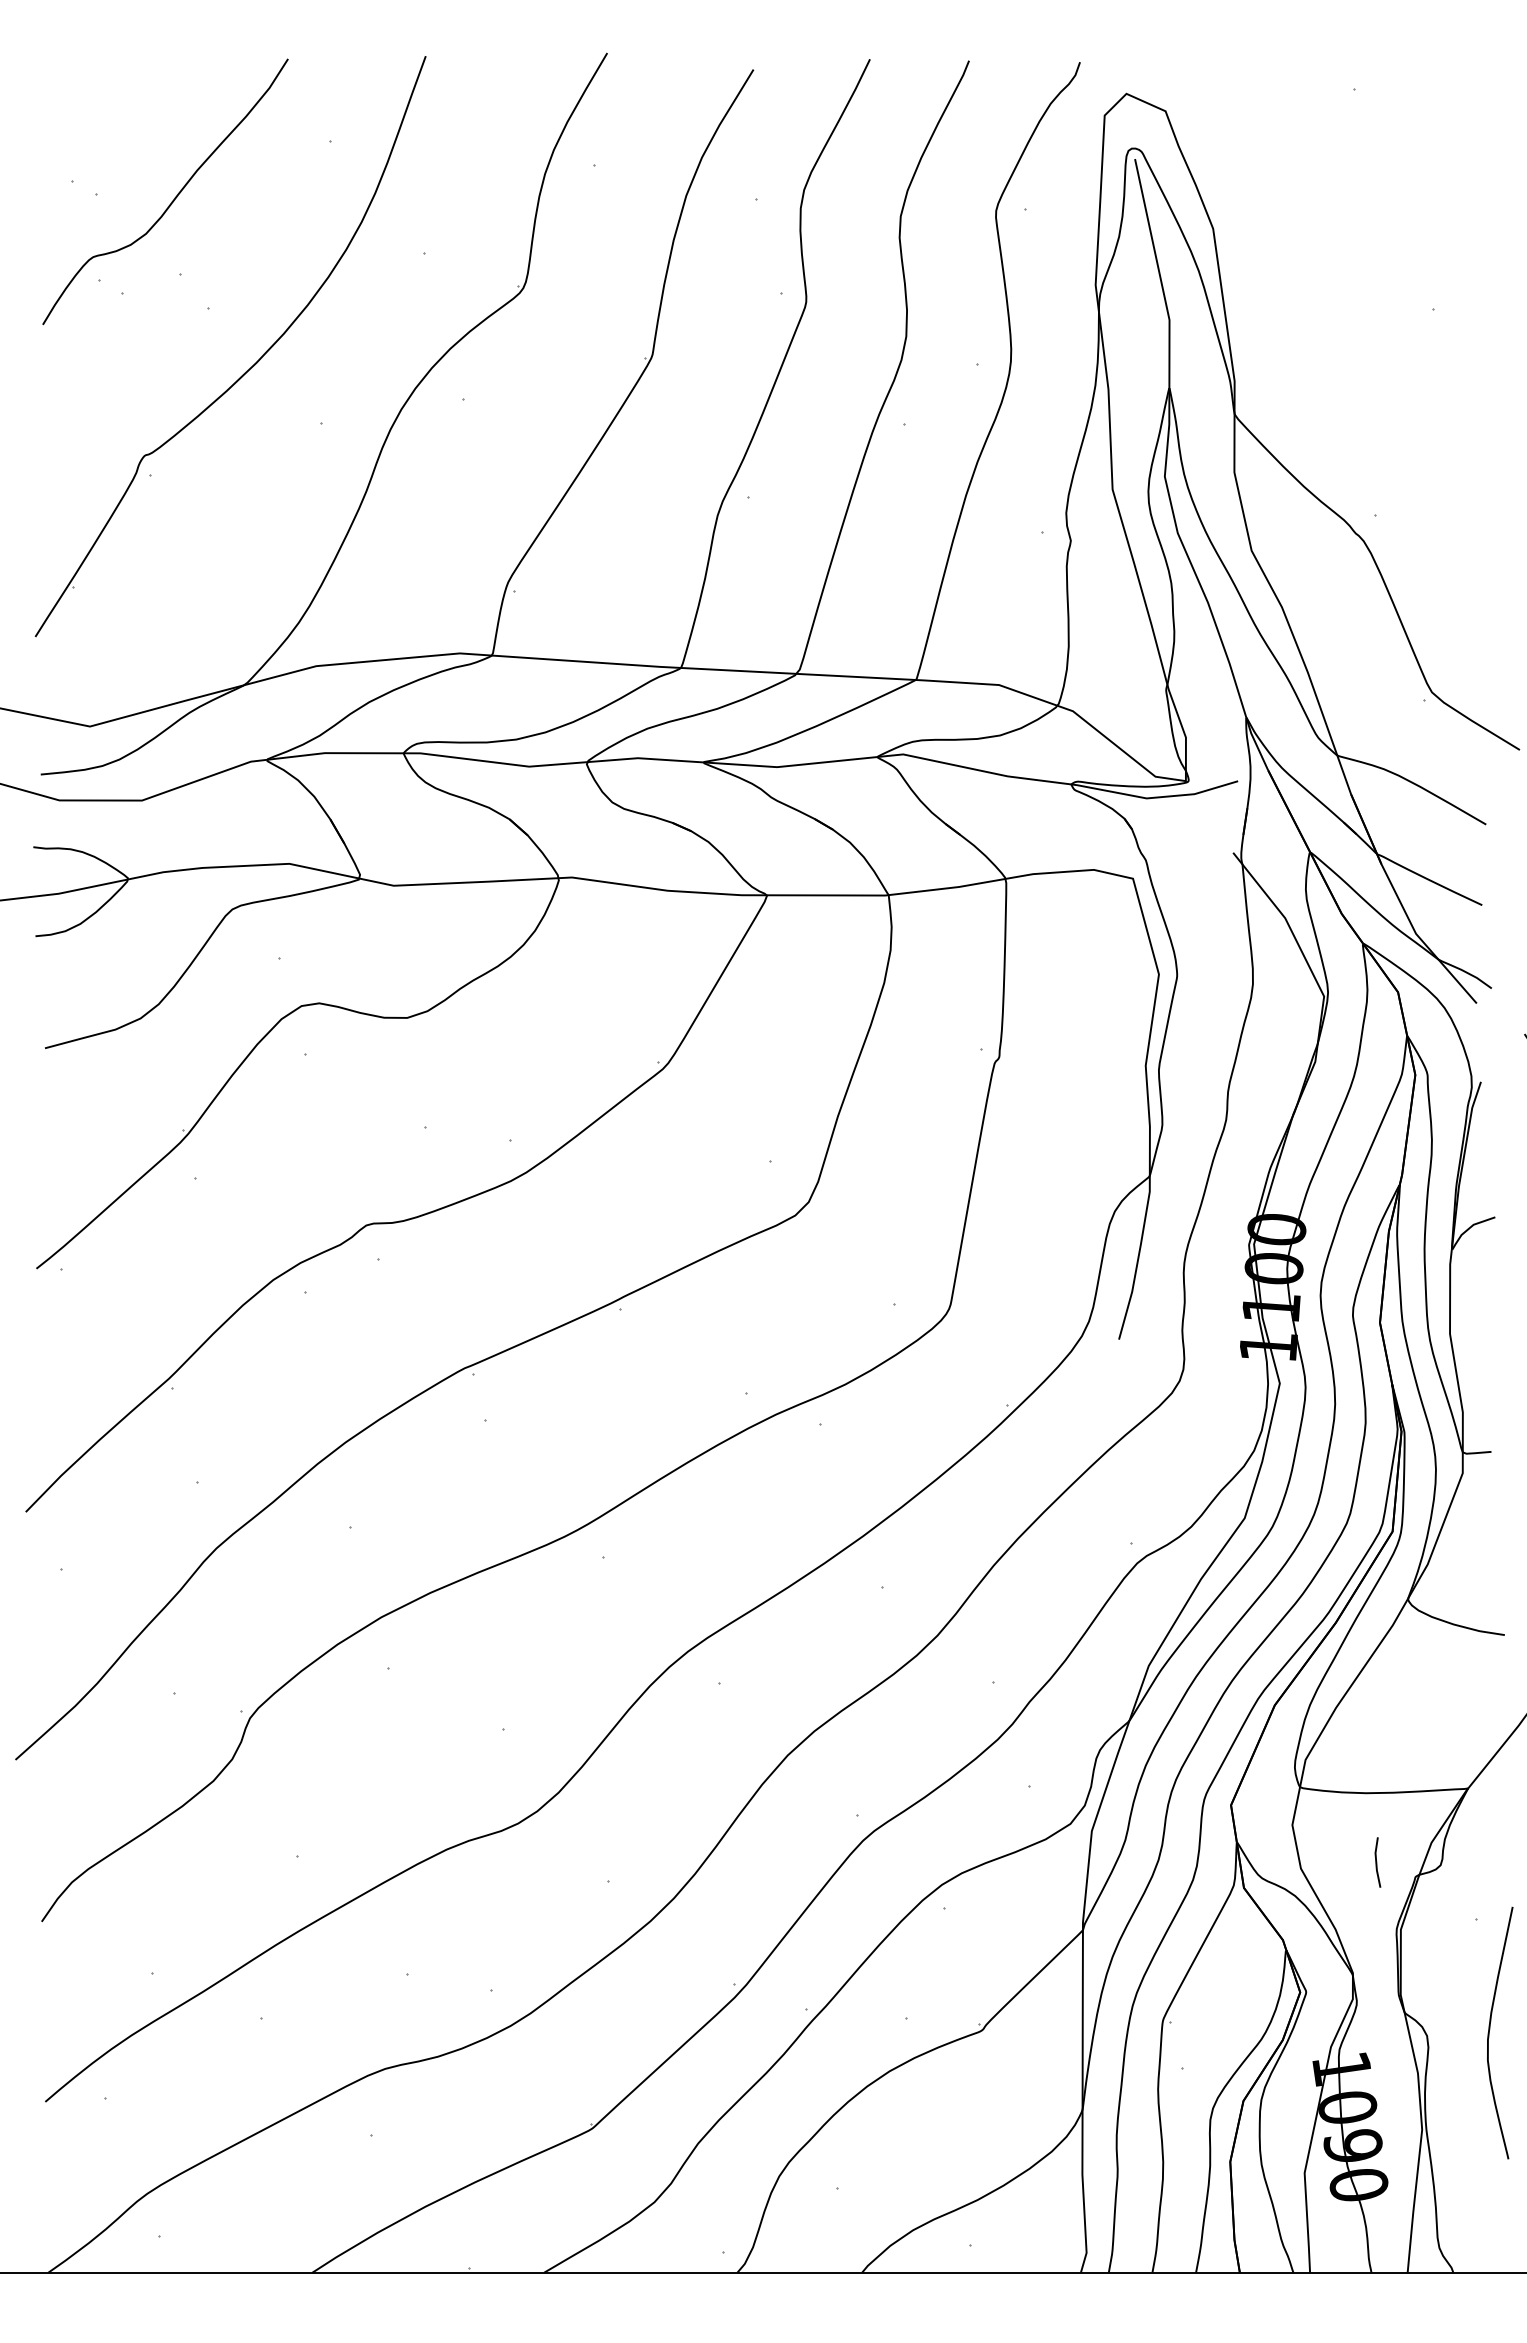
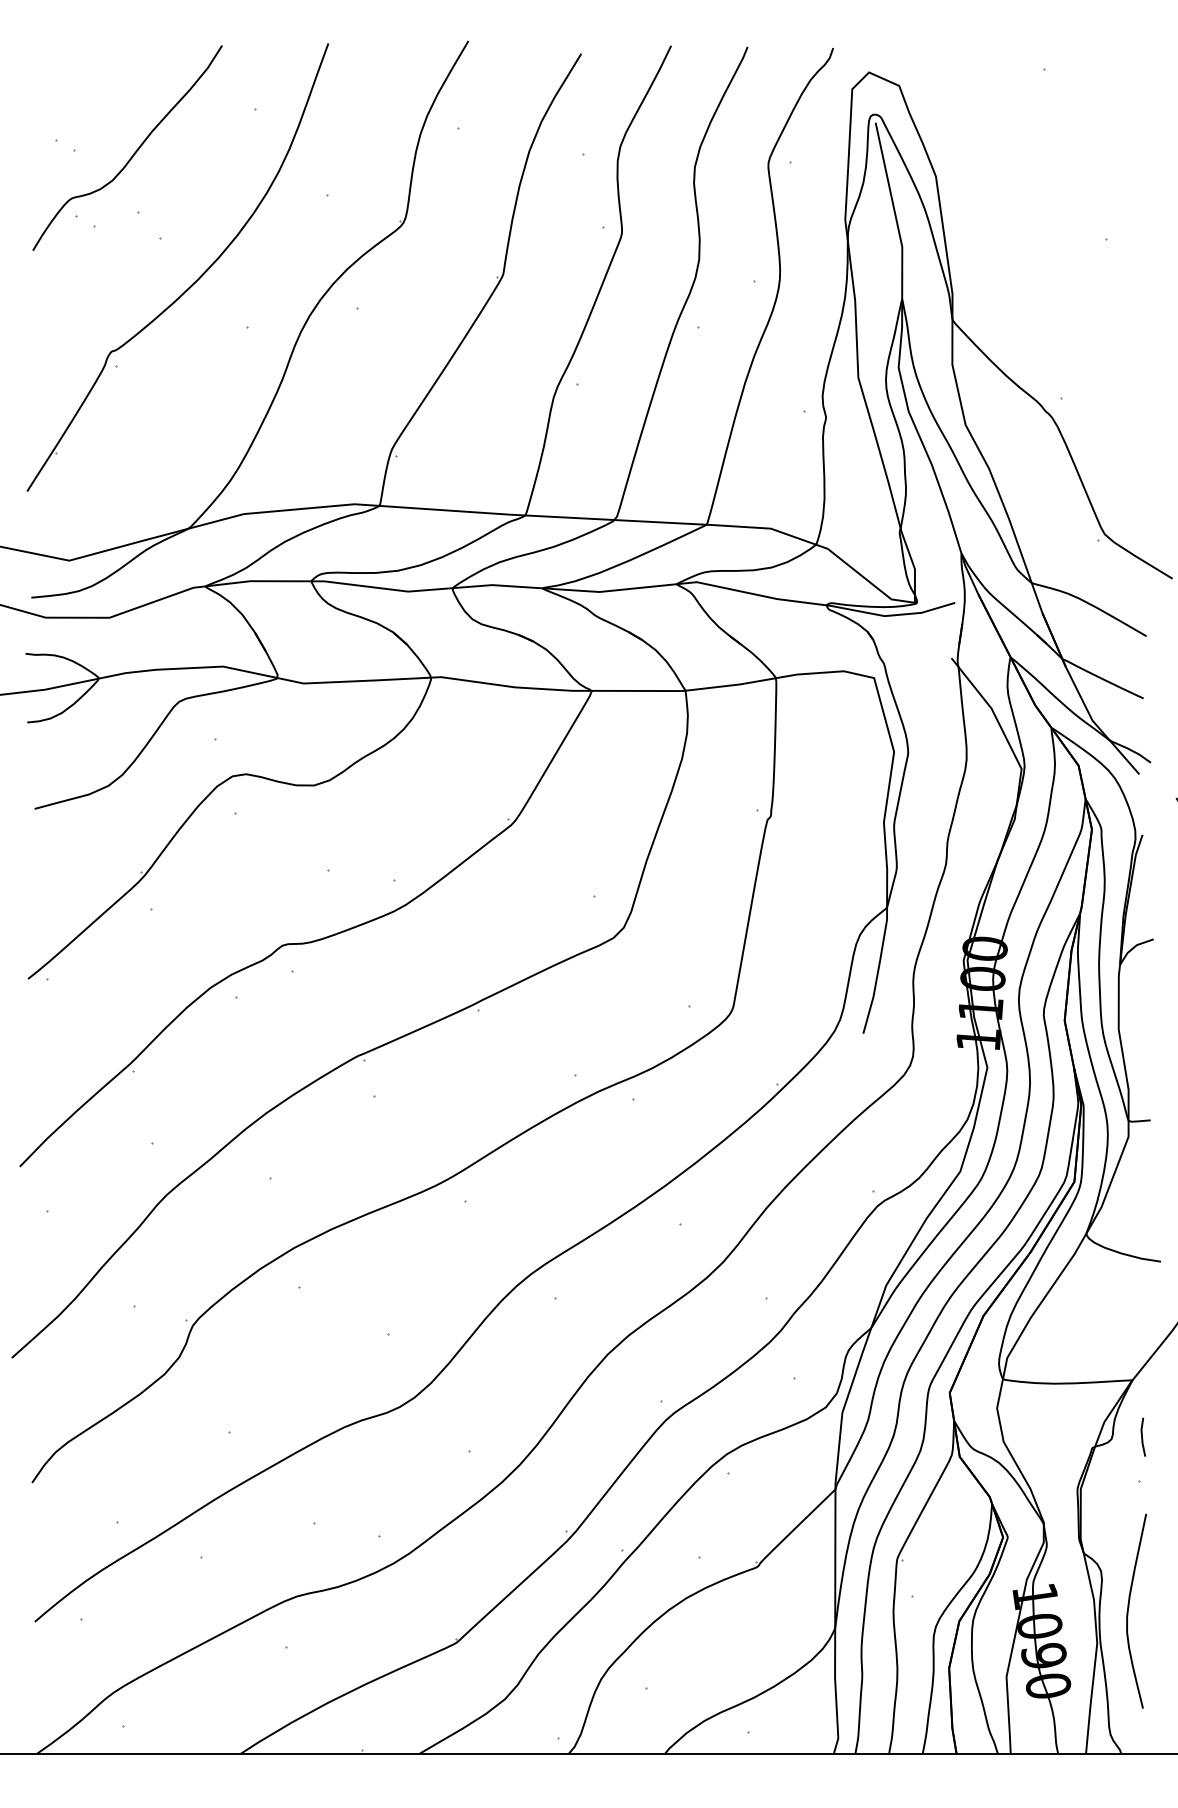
line: (1377, 1862) -> (1143, 1437), moved
curve: (1490, 2029) -> (1129, 1608), moved

